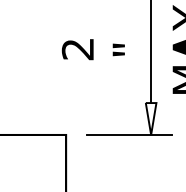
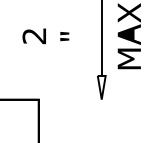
part: (92, 49) -> (45, 36), moved
line: (129, 134) -> (85, 99), removed

